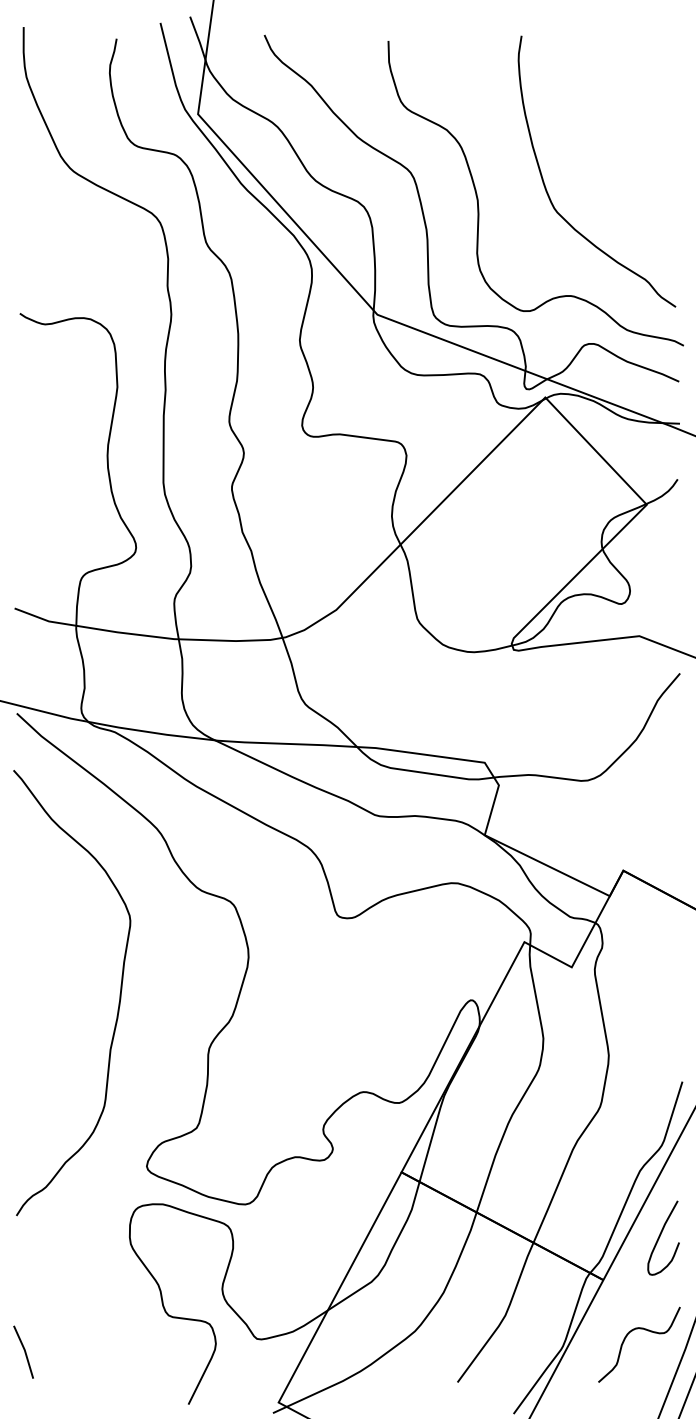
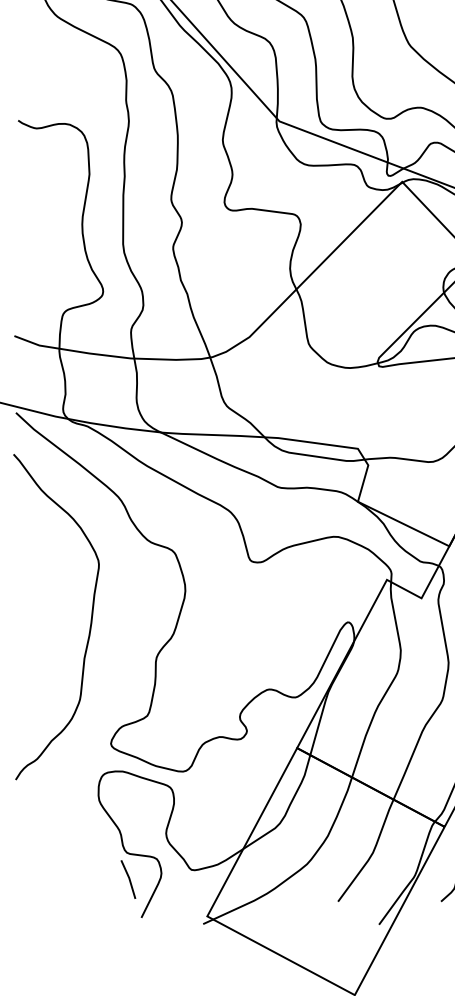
line: (24, 1351) -> (129, 879), moved

